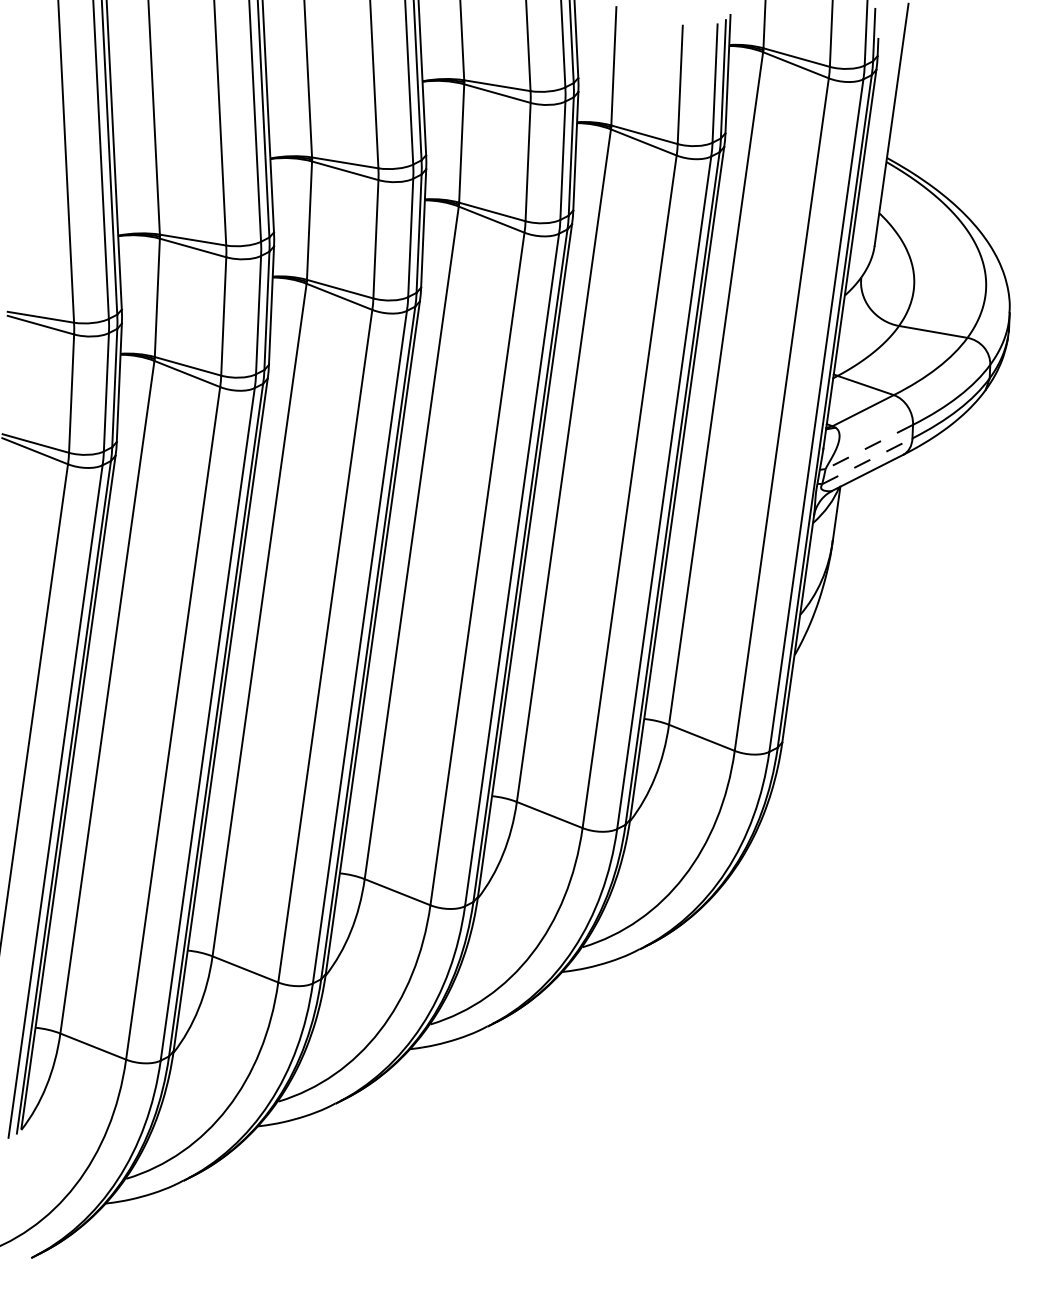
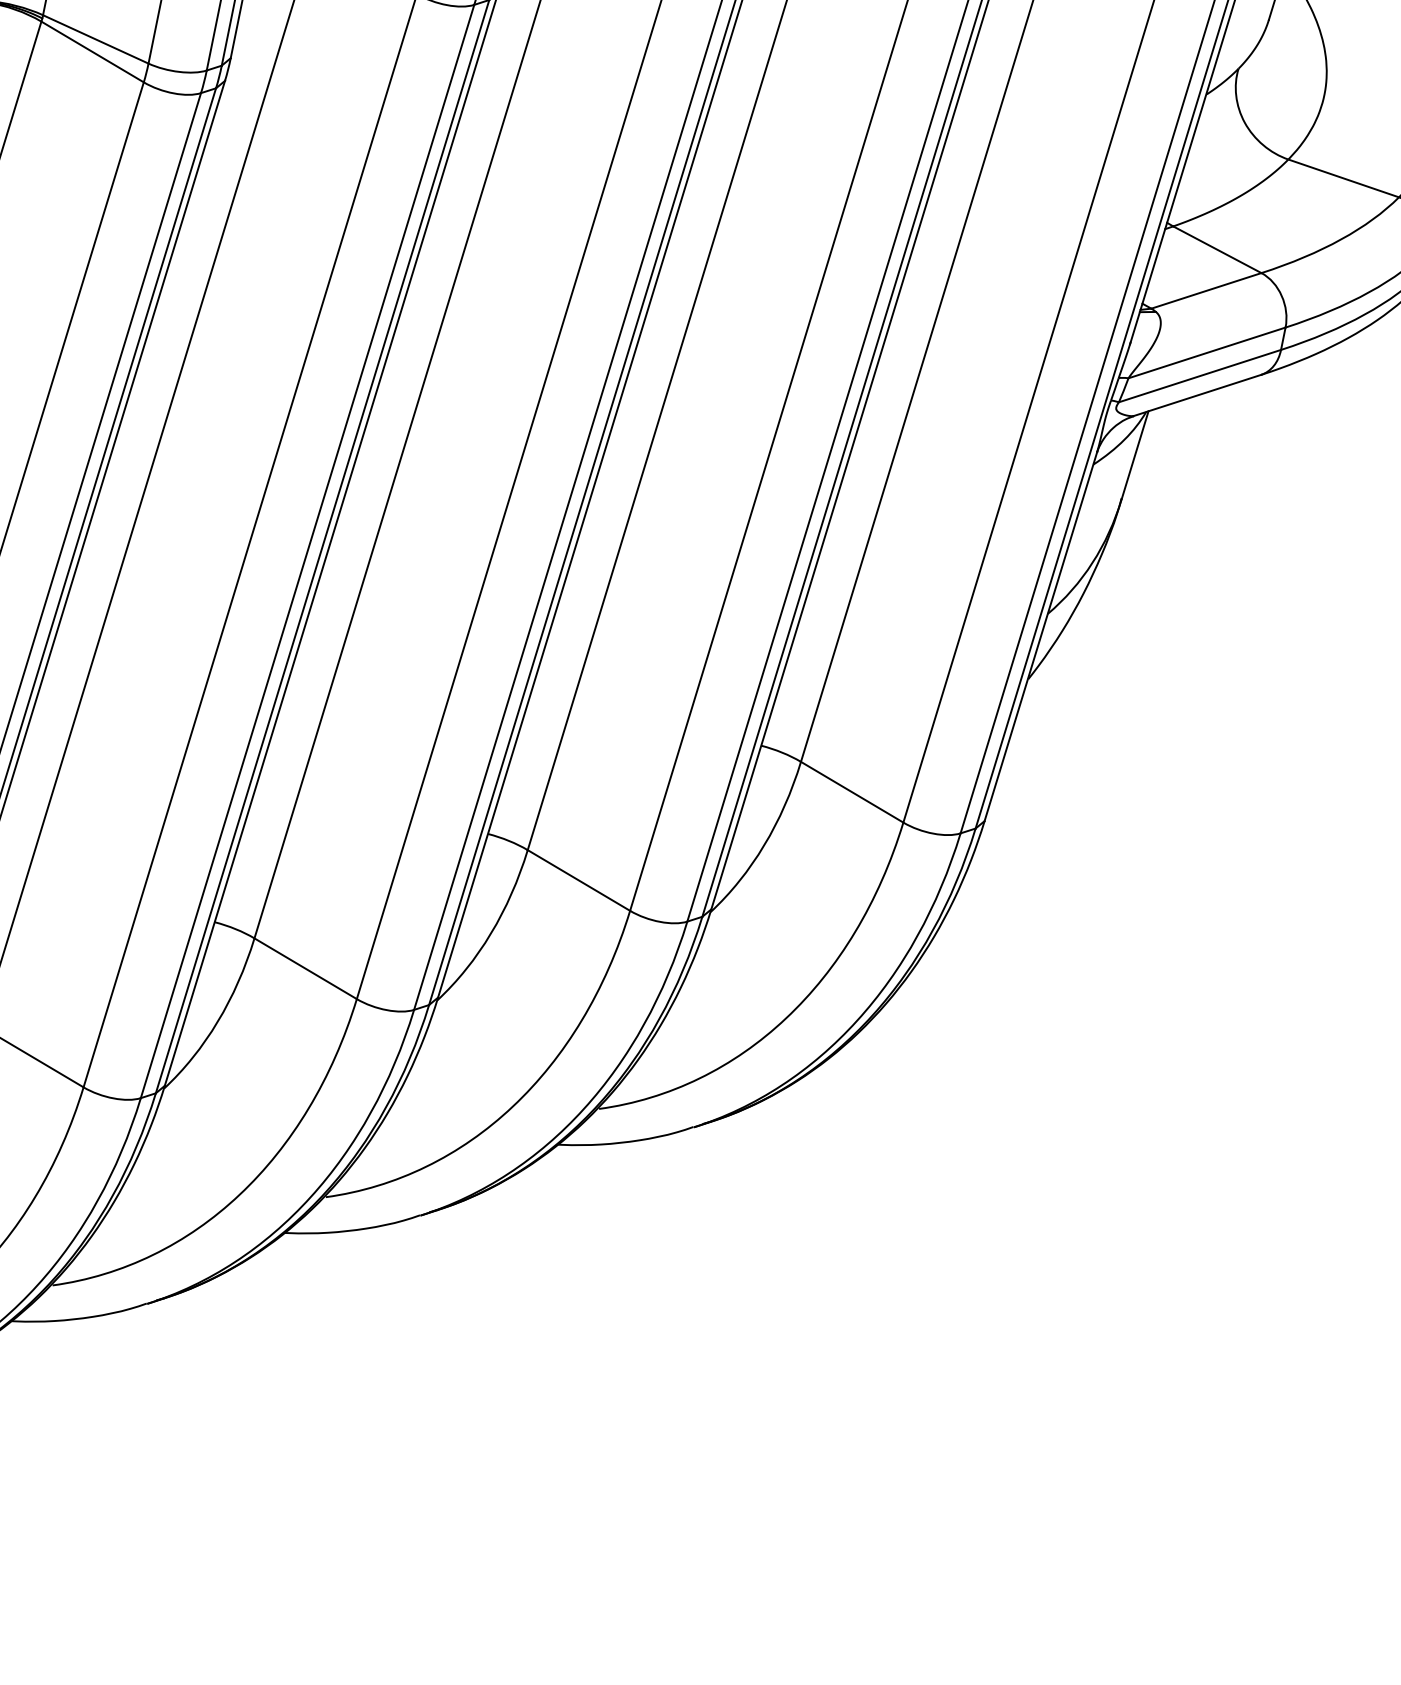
line: (868, 447) -> (1205, 353), dashed -> solid
line: (867, 461) -> (1200, 376), dashed -> solid

